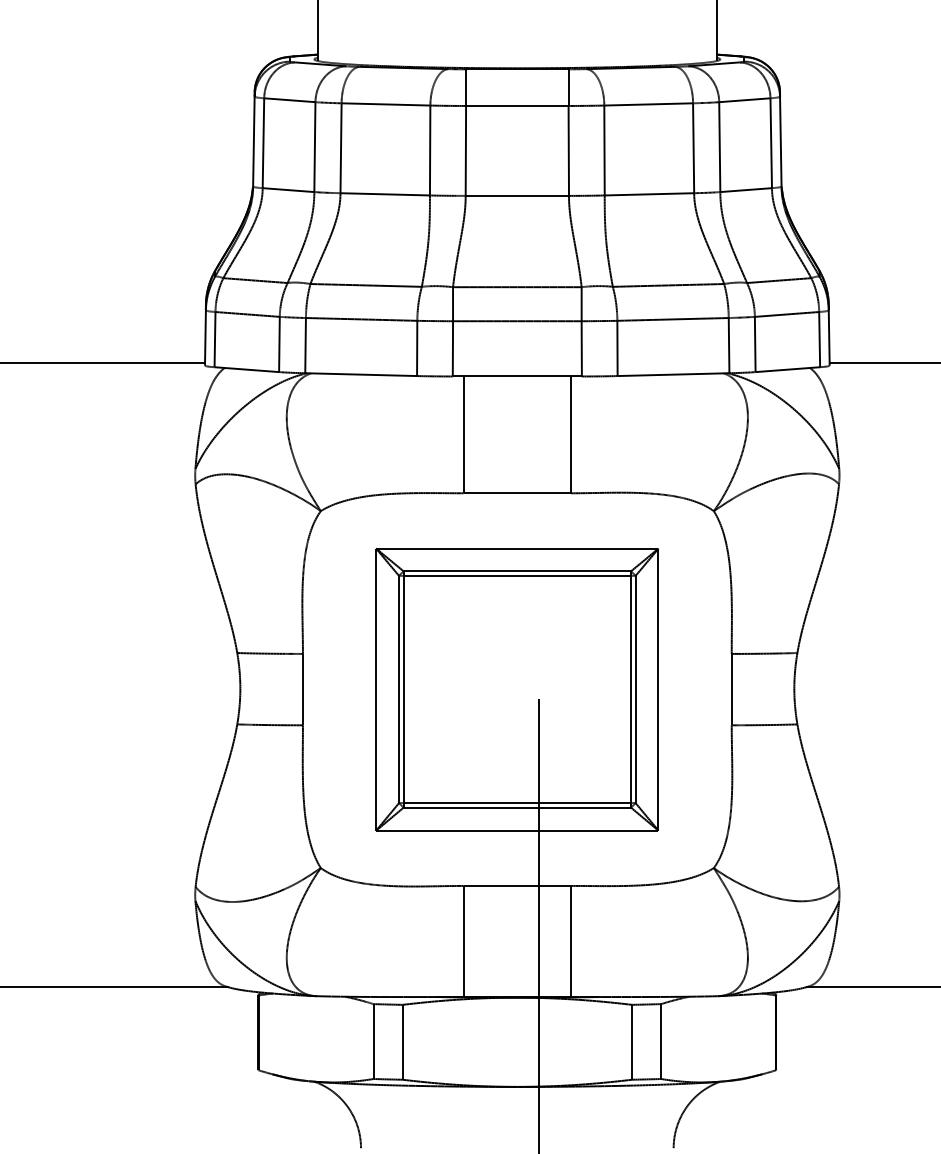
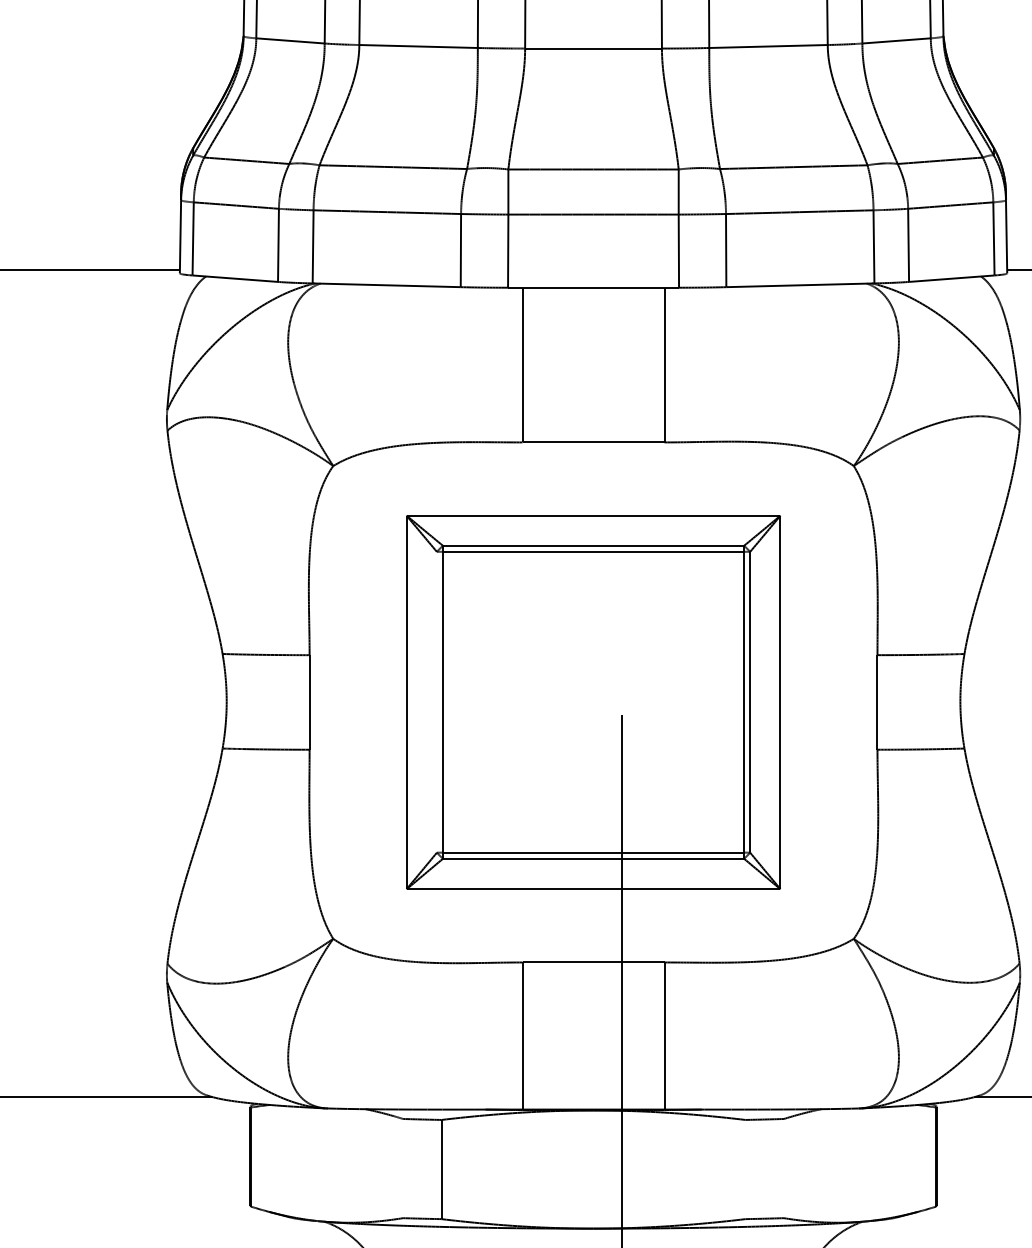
line: (399, 689) -> (437, 702), removed
line: (373, 1041) -> (403, 1168), removed
line: (632, 1041) -> (746, 1168), removed
line: (661, 1041) -> (784, 1168), removed

